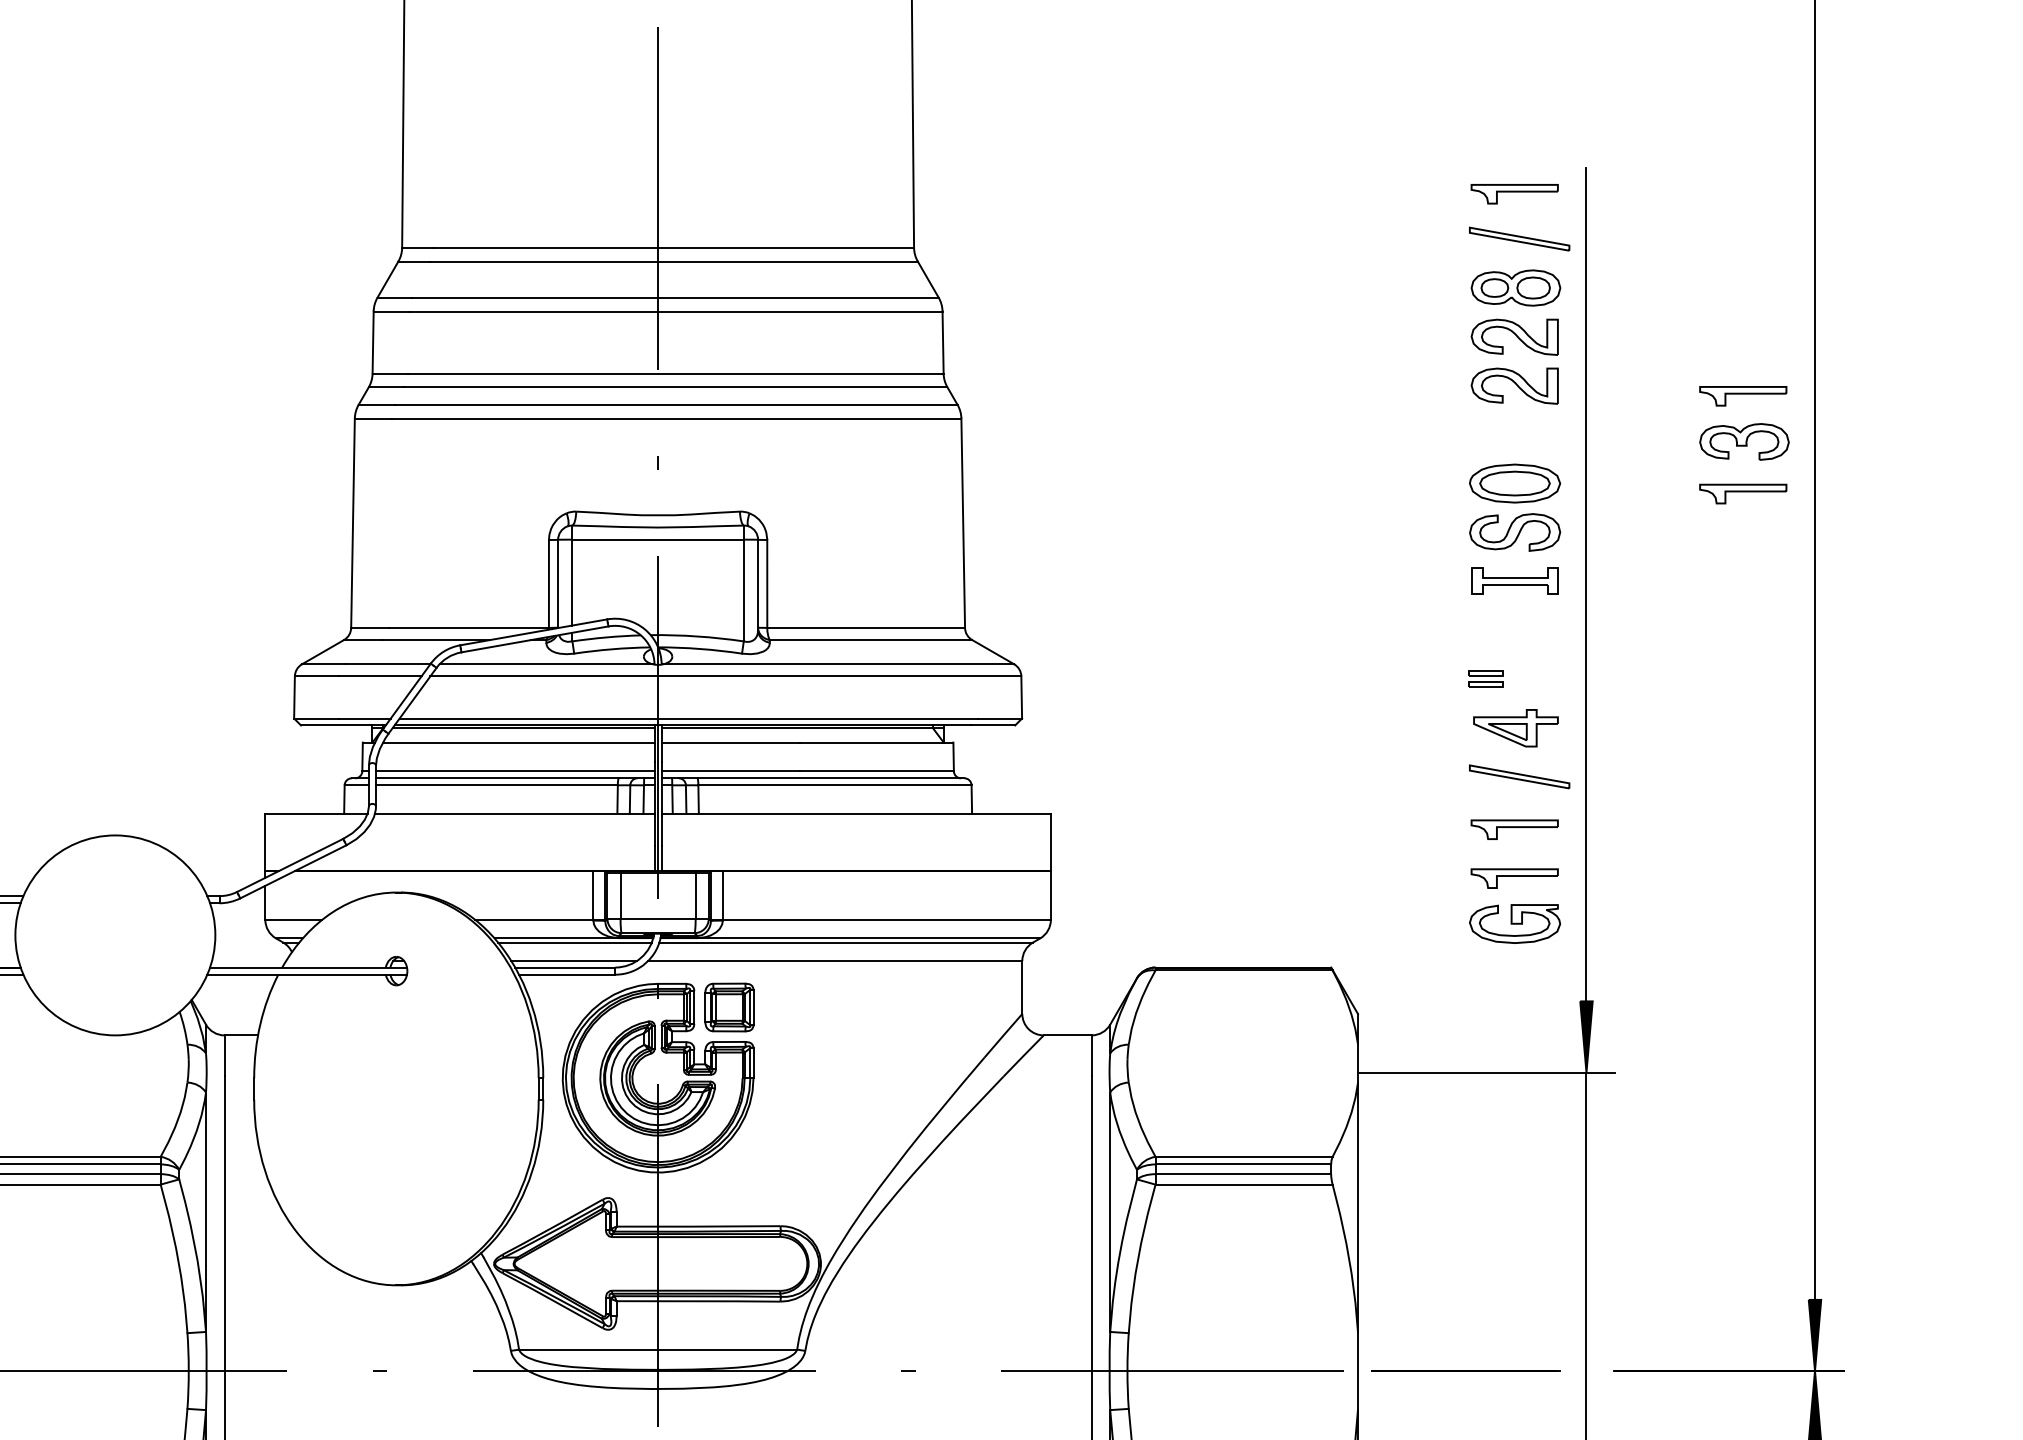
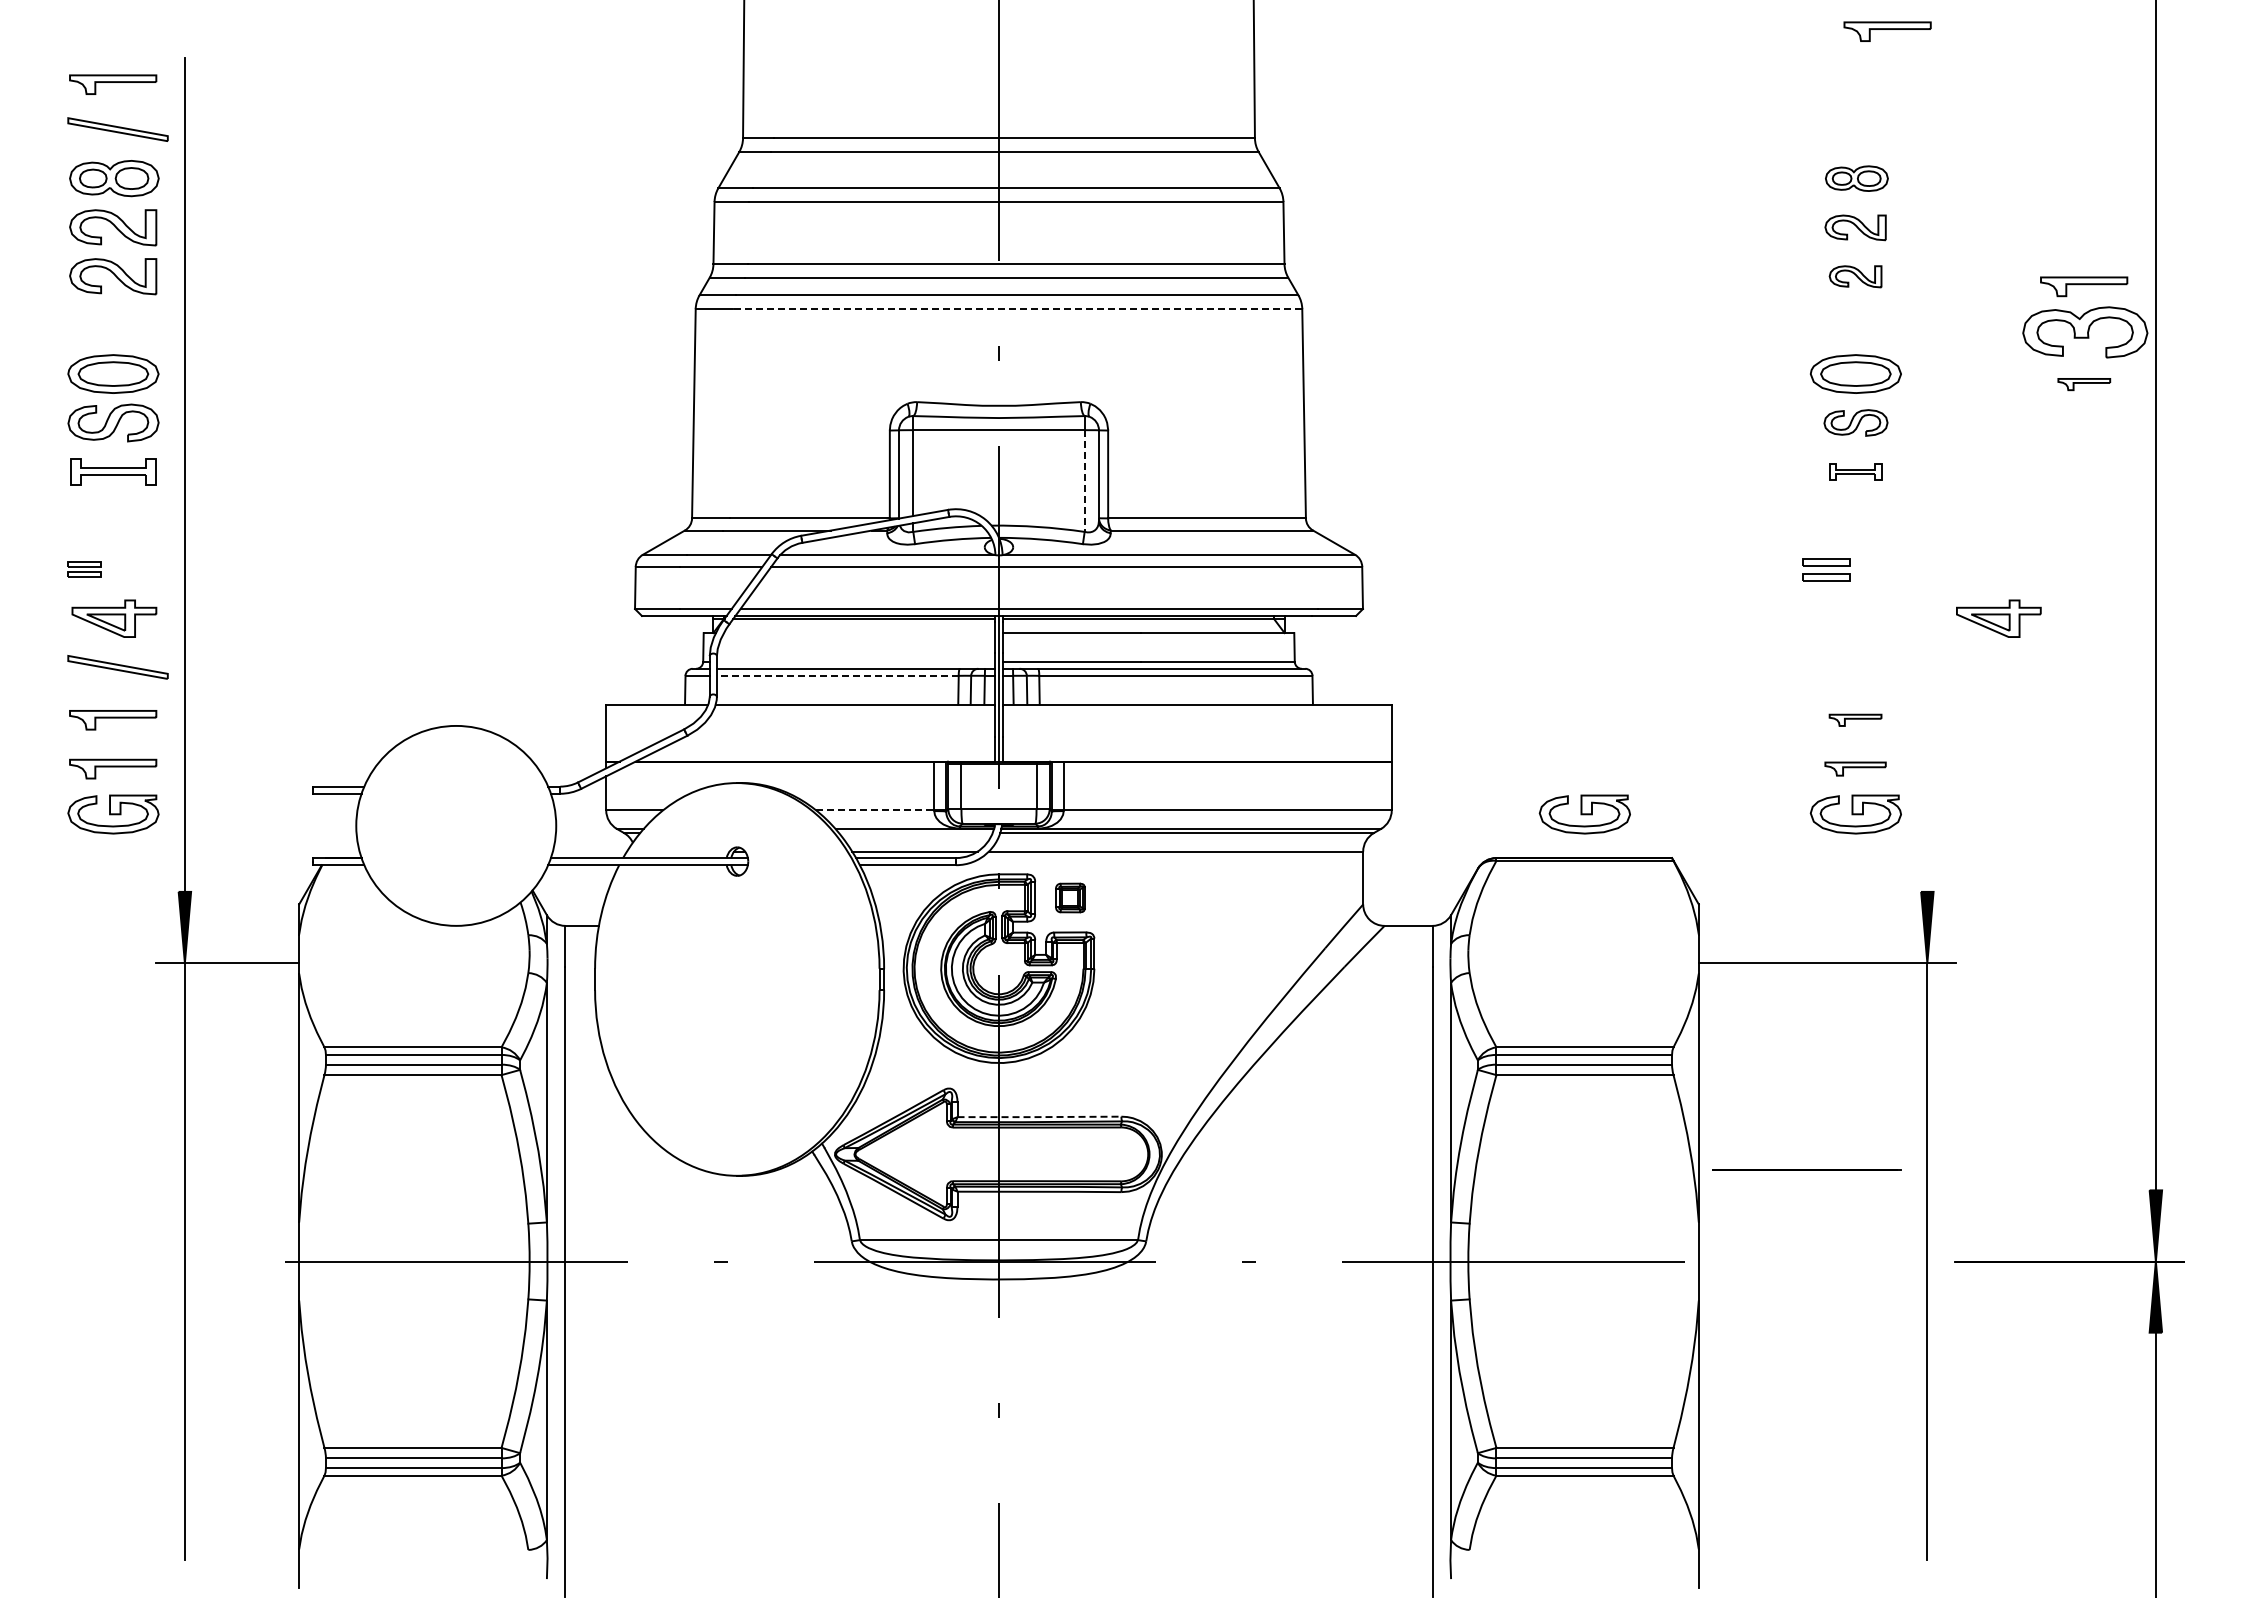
part: (1514, 194) -> (1887, 31), moved
part: (1519, 239) -> (1860, 129), removed
part: (1515, 288) -> (1856, 178), size x0.7
part: (1514, 337) -> (1855, 227), size x0.7
part: (1514, 386) -> (1855, 276), size x0.6
line: (676, 419) -> (1017, 309), solid -> dashed
part: (1744, 442) -> (2085, 332), size x1.4
part: (1743, 494) -> (2084, 384), size x0.6
part: (1514, 532) -> (1855, 422), size x0.7
part: (1514, 581) -> (1855, 471), size x0.6
line: (1586, 584) -> (1927, 474), removed
line: (743, 591) -> (1084, 481), solid -> dashed
part: (1485, 679) -> (1826, 569), size x1.4
part: (1515, 728) -> (1998, 618), moved
line: (518, 743) -> (859, 633), removed
line: (514, 771) -> (855, 661), removed
part: (1519, 777) -> (1860, 667), removed
line: (496, 785) -> (837, 675), solid -> dashed
part: (1514, 830) -> (1855, 720), size x0.6
part: (1514, 878) -> (1855, 768), size x0.7
line: (534, 920) -> (875, 810), solid -> dashed
part: (1243, 924) -> (1584, 814), added
line: (574, 943) -> (915, 833), removed
part: (729, 1007) -> (1070, 897), size x0.6
line: (697, 1227) -> (1038, 1117), solid -> dashed
line: (1465, 1371) -> (1806, 1169), moved

